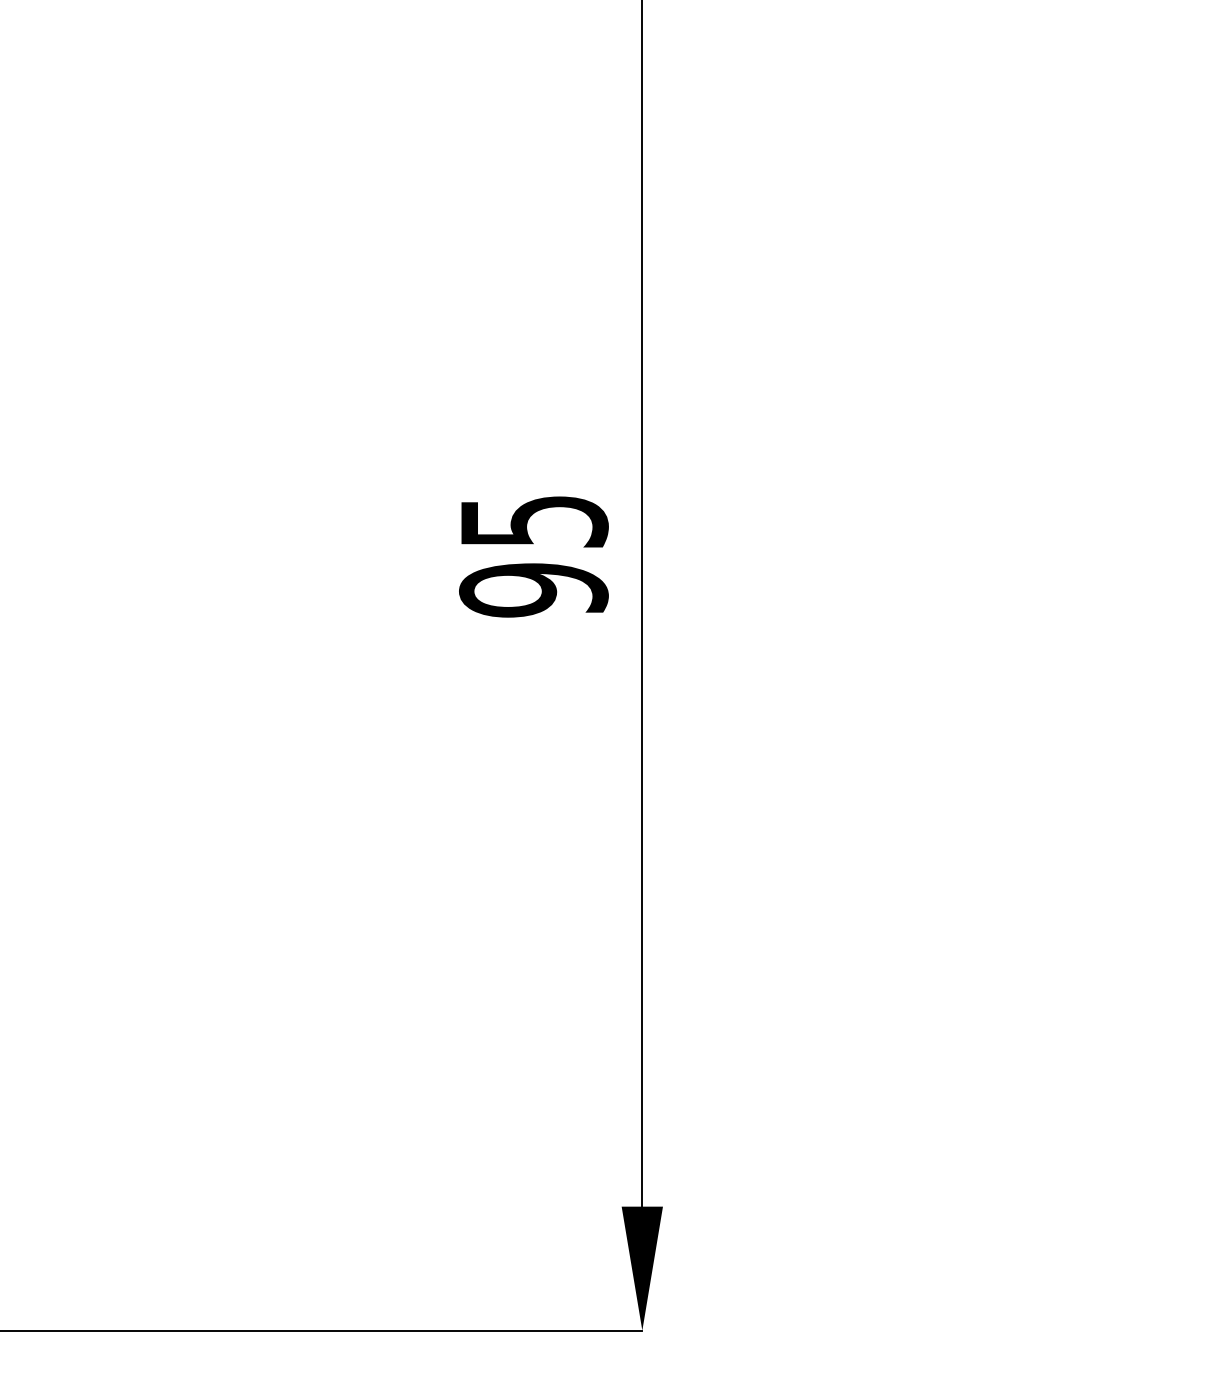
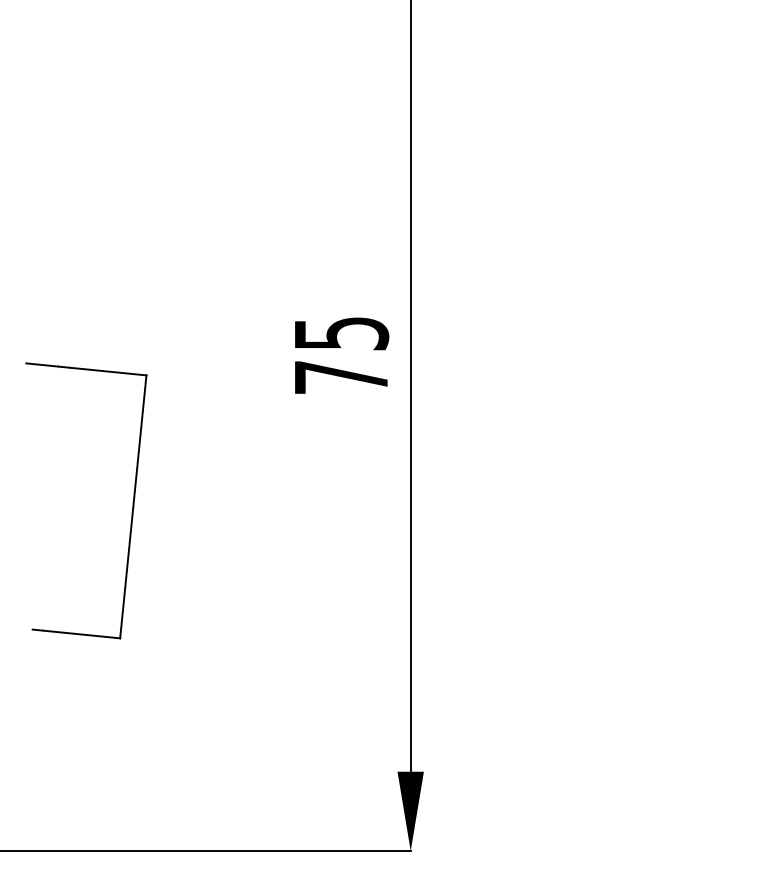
text: (534, 590) -> (341, 377), 95 -> 75
part: (207, 785) -> (132, 502), added

